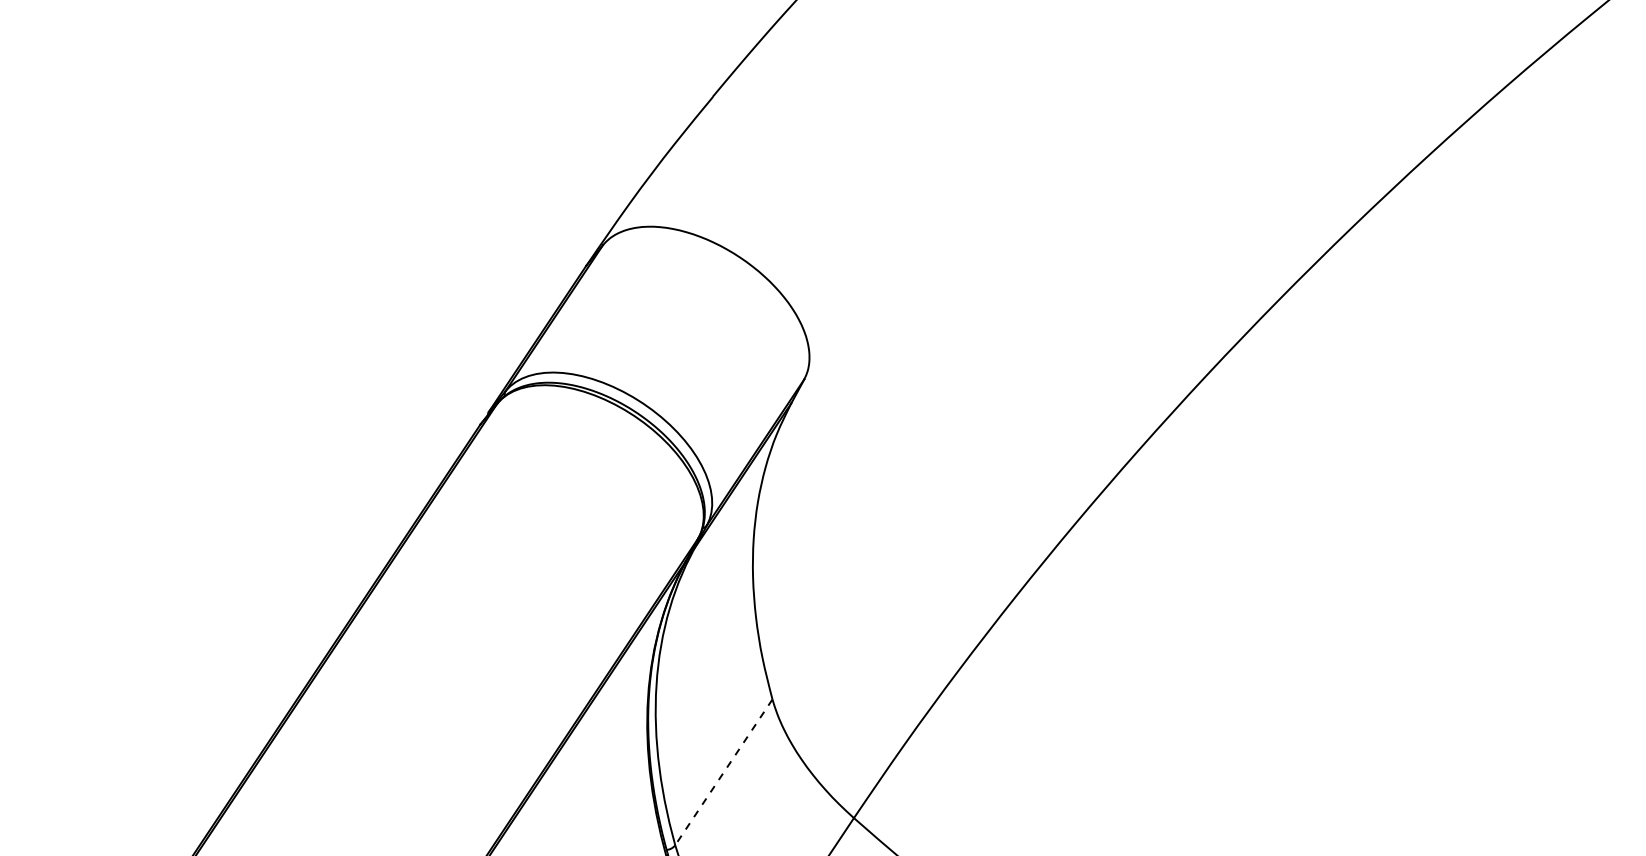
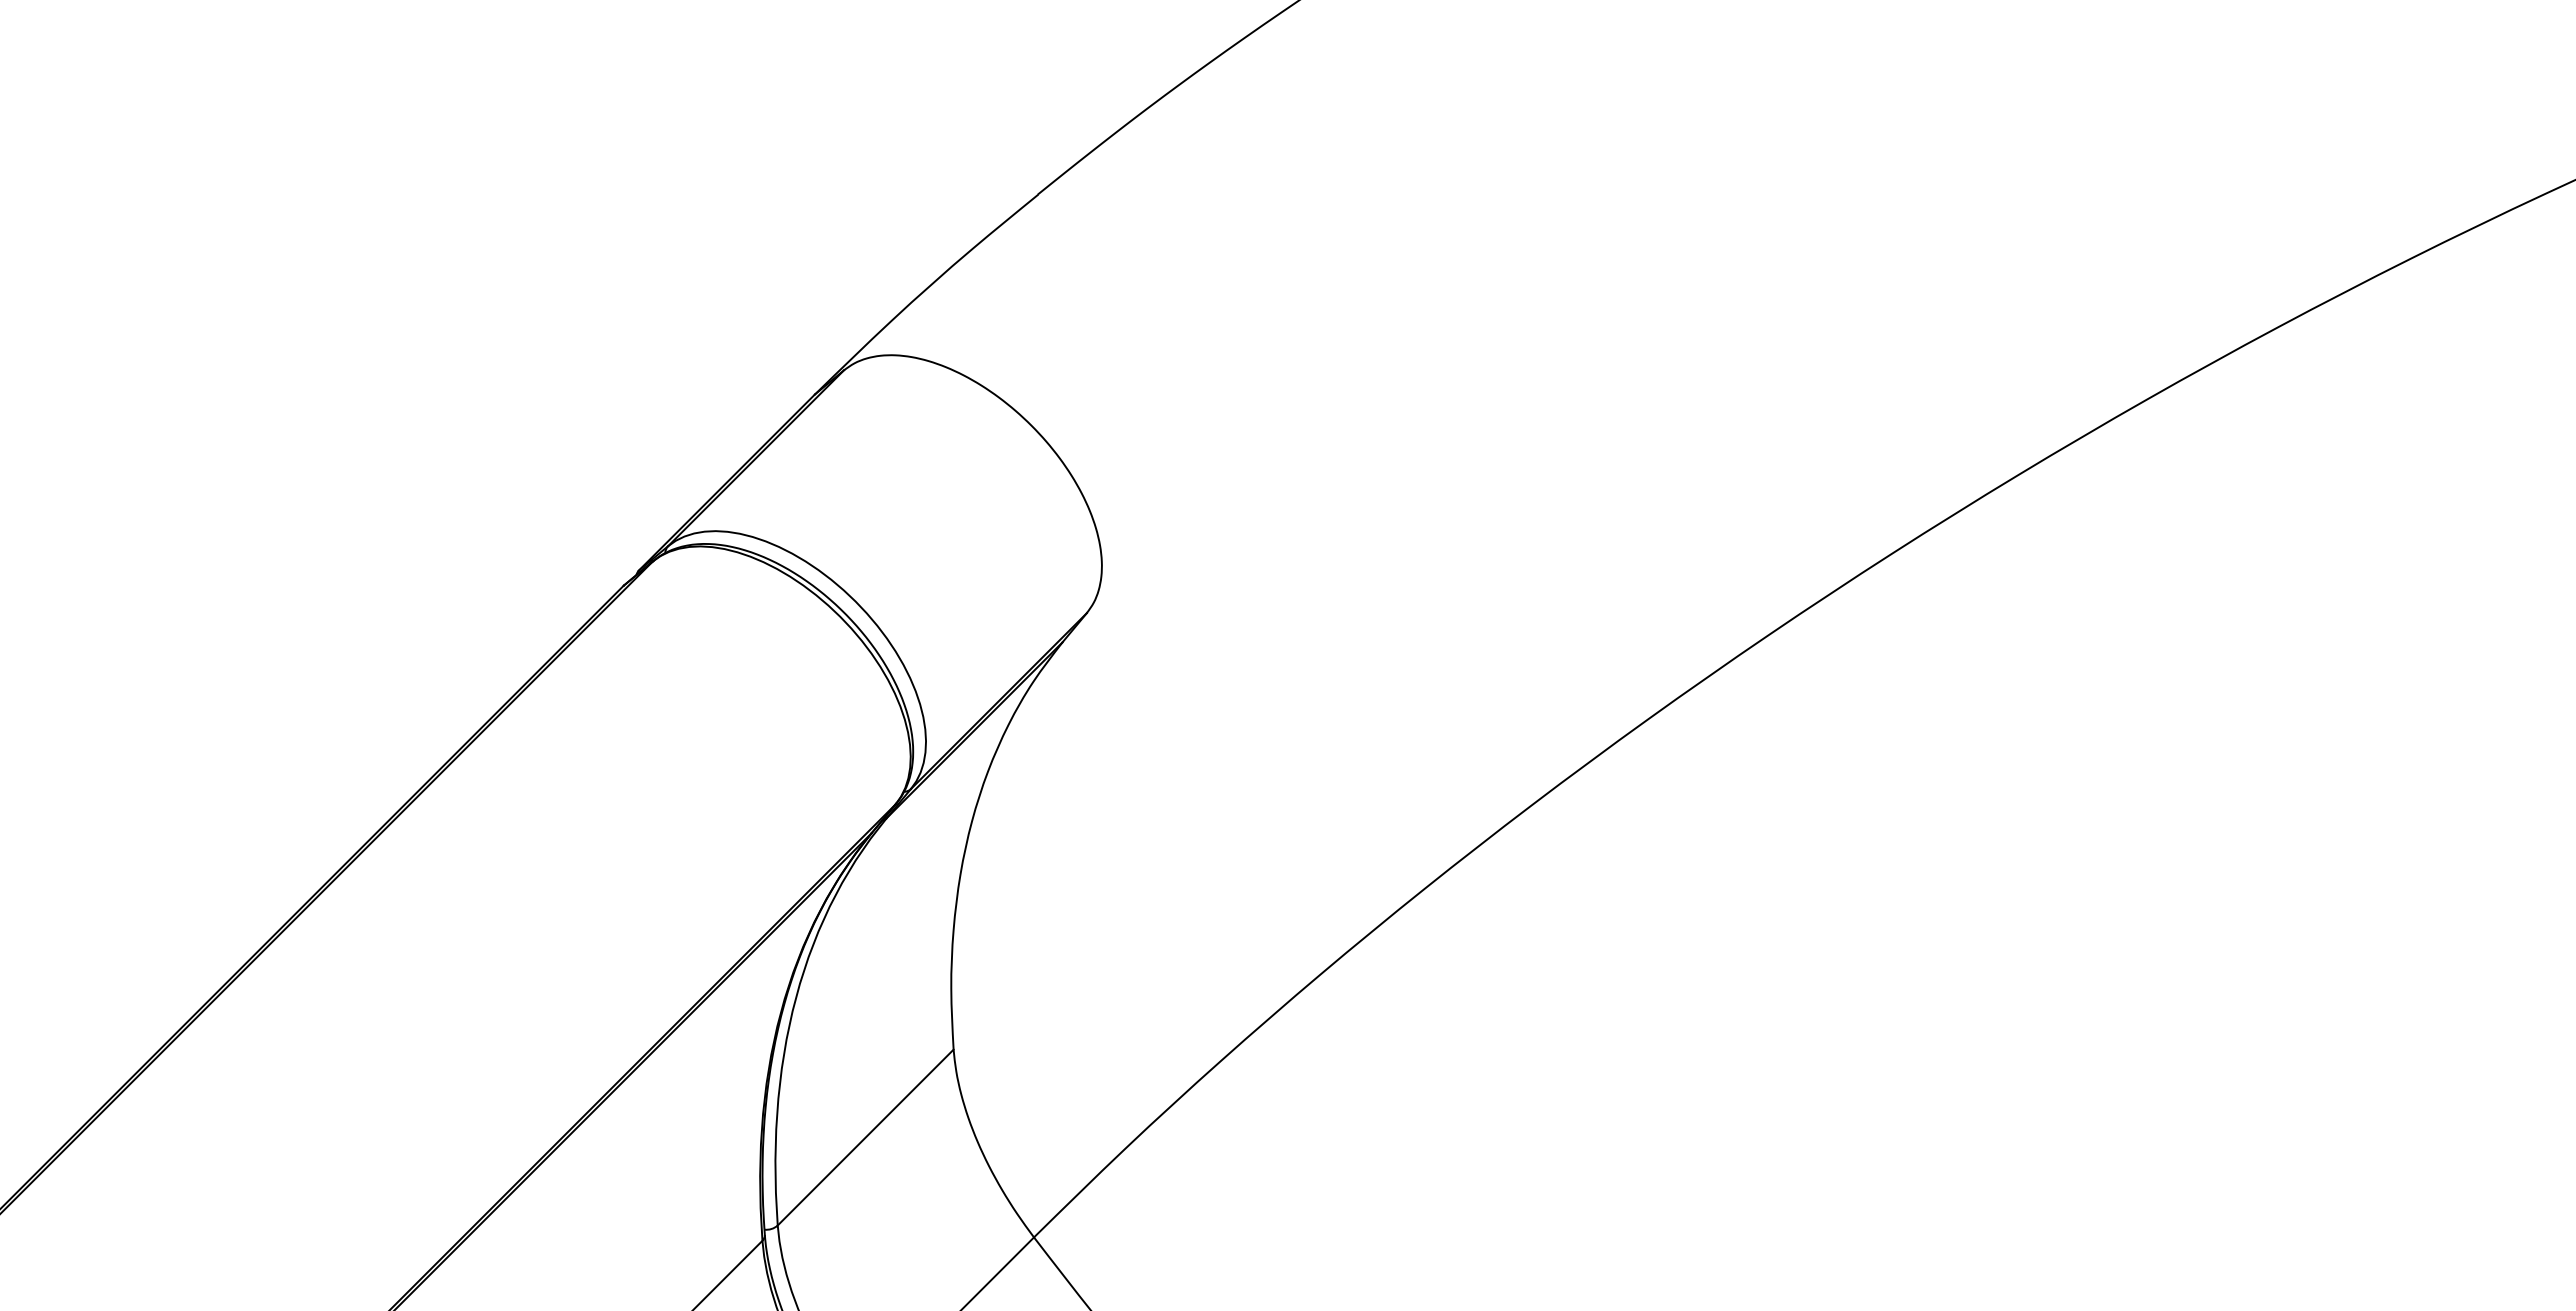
line: (723, 772) -> (865, 1137), dashed -> solid

